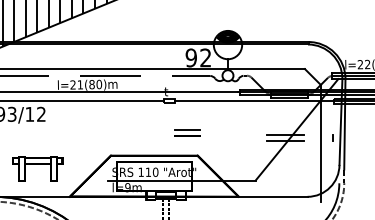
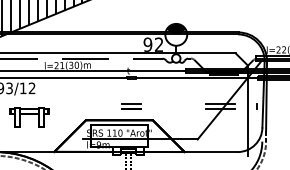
text: (91, 84) -> (70, 65), l=21(80)m -> l=21(30)m
part: (187, 132) -> (131, 106), moved
part: (37, 168) -> (29, 117), moved

